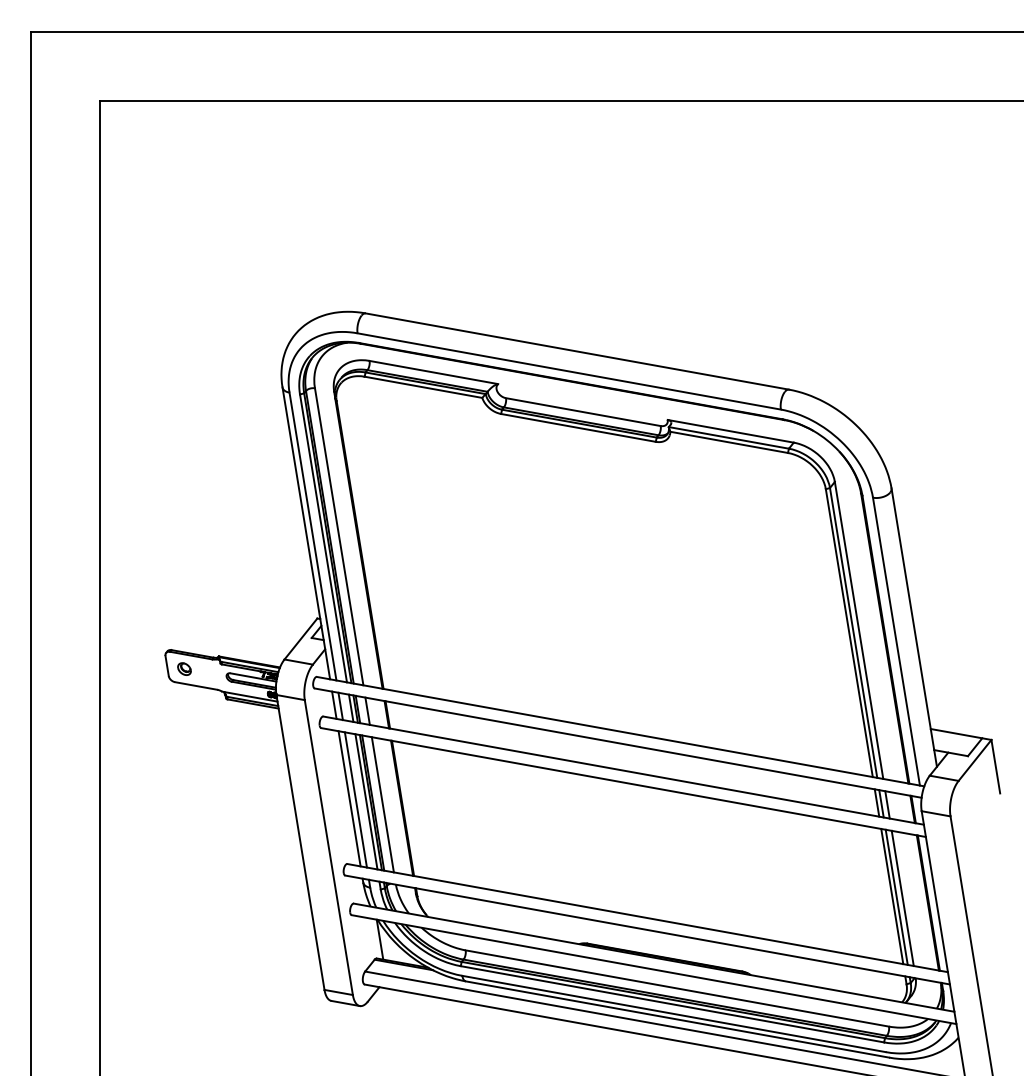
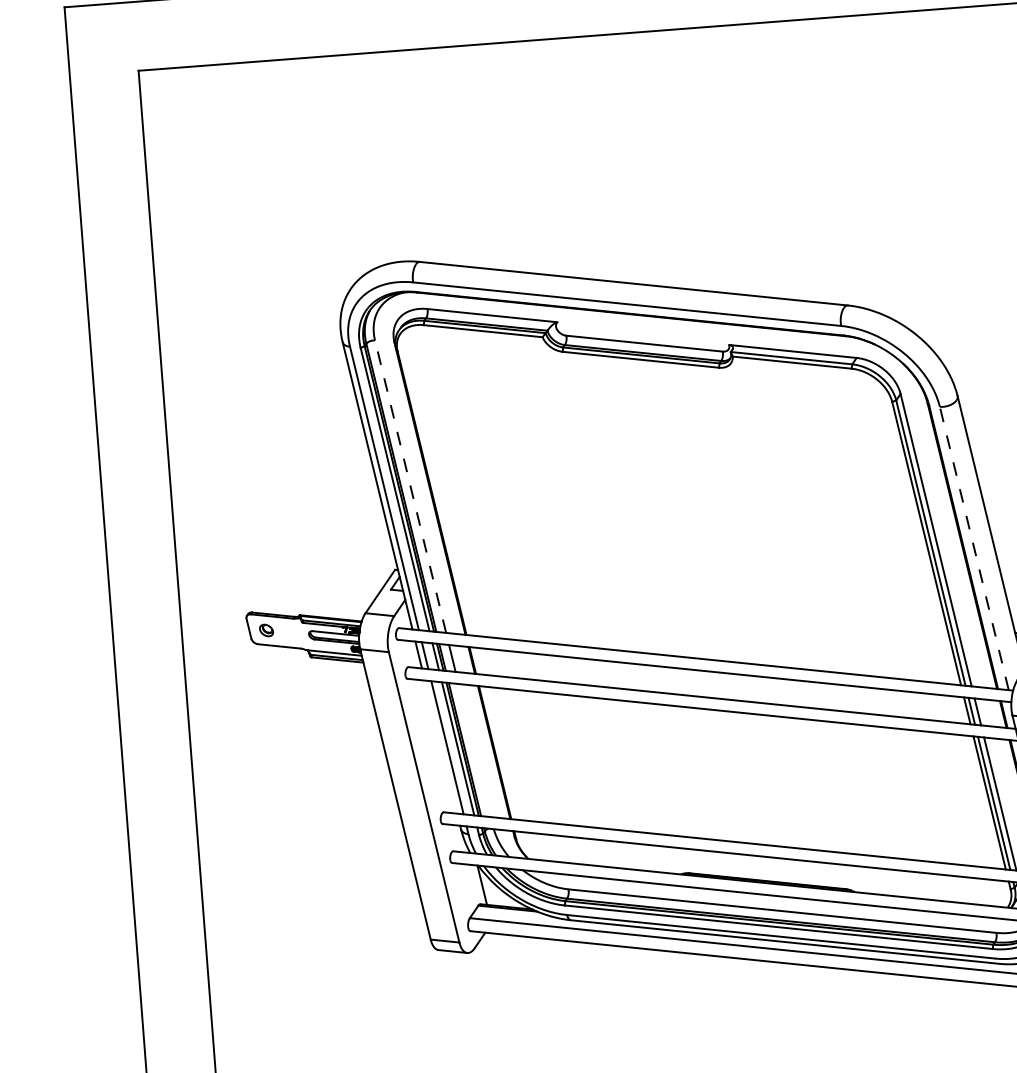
line: (339, 536) -> (410, 486), solid -> dashed
line: (896, 641) -> (974, 548), solid -> dashed
line: (349, 798) -> (440, 746), removed
line: (382, 804) -> (474, 750), removed

